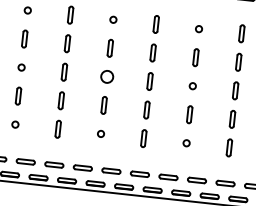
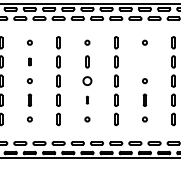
part: (24, 38) -> (29, 61), size x0.6
part: (195, 56) -> (144, 61), removed
part: (104, 104) -> (87, 99), size x0.6

